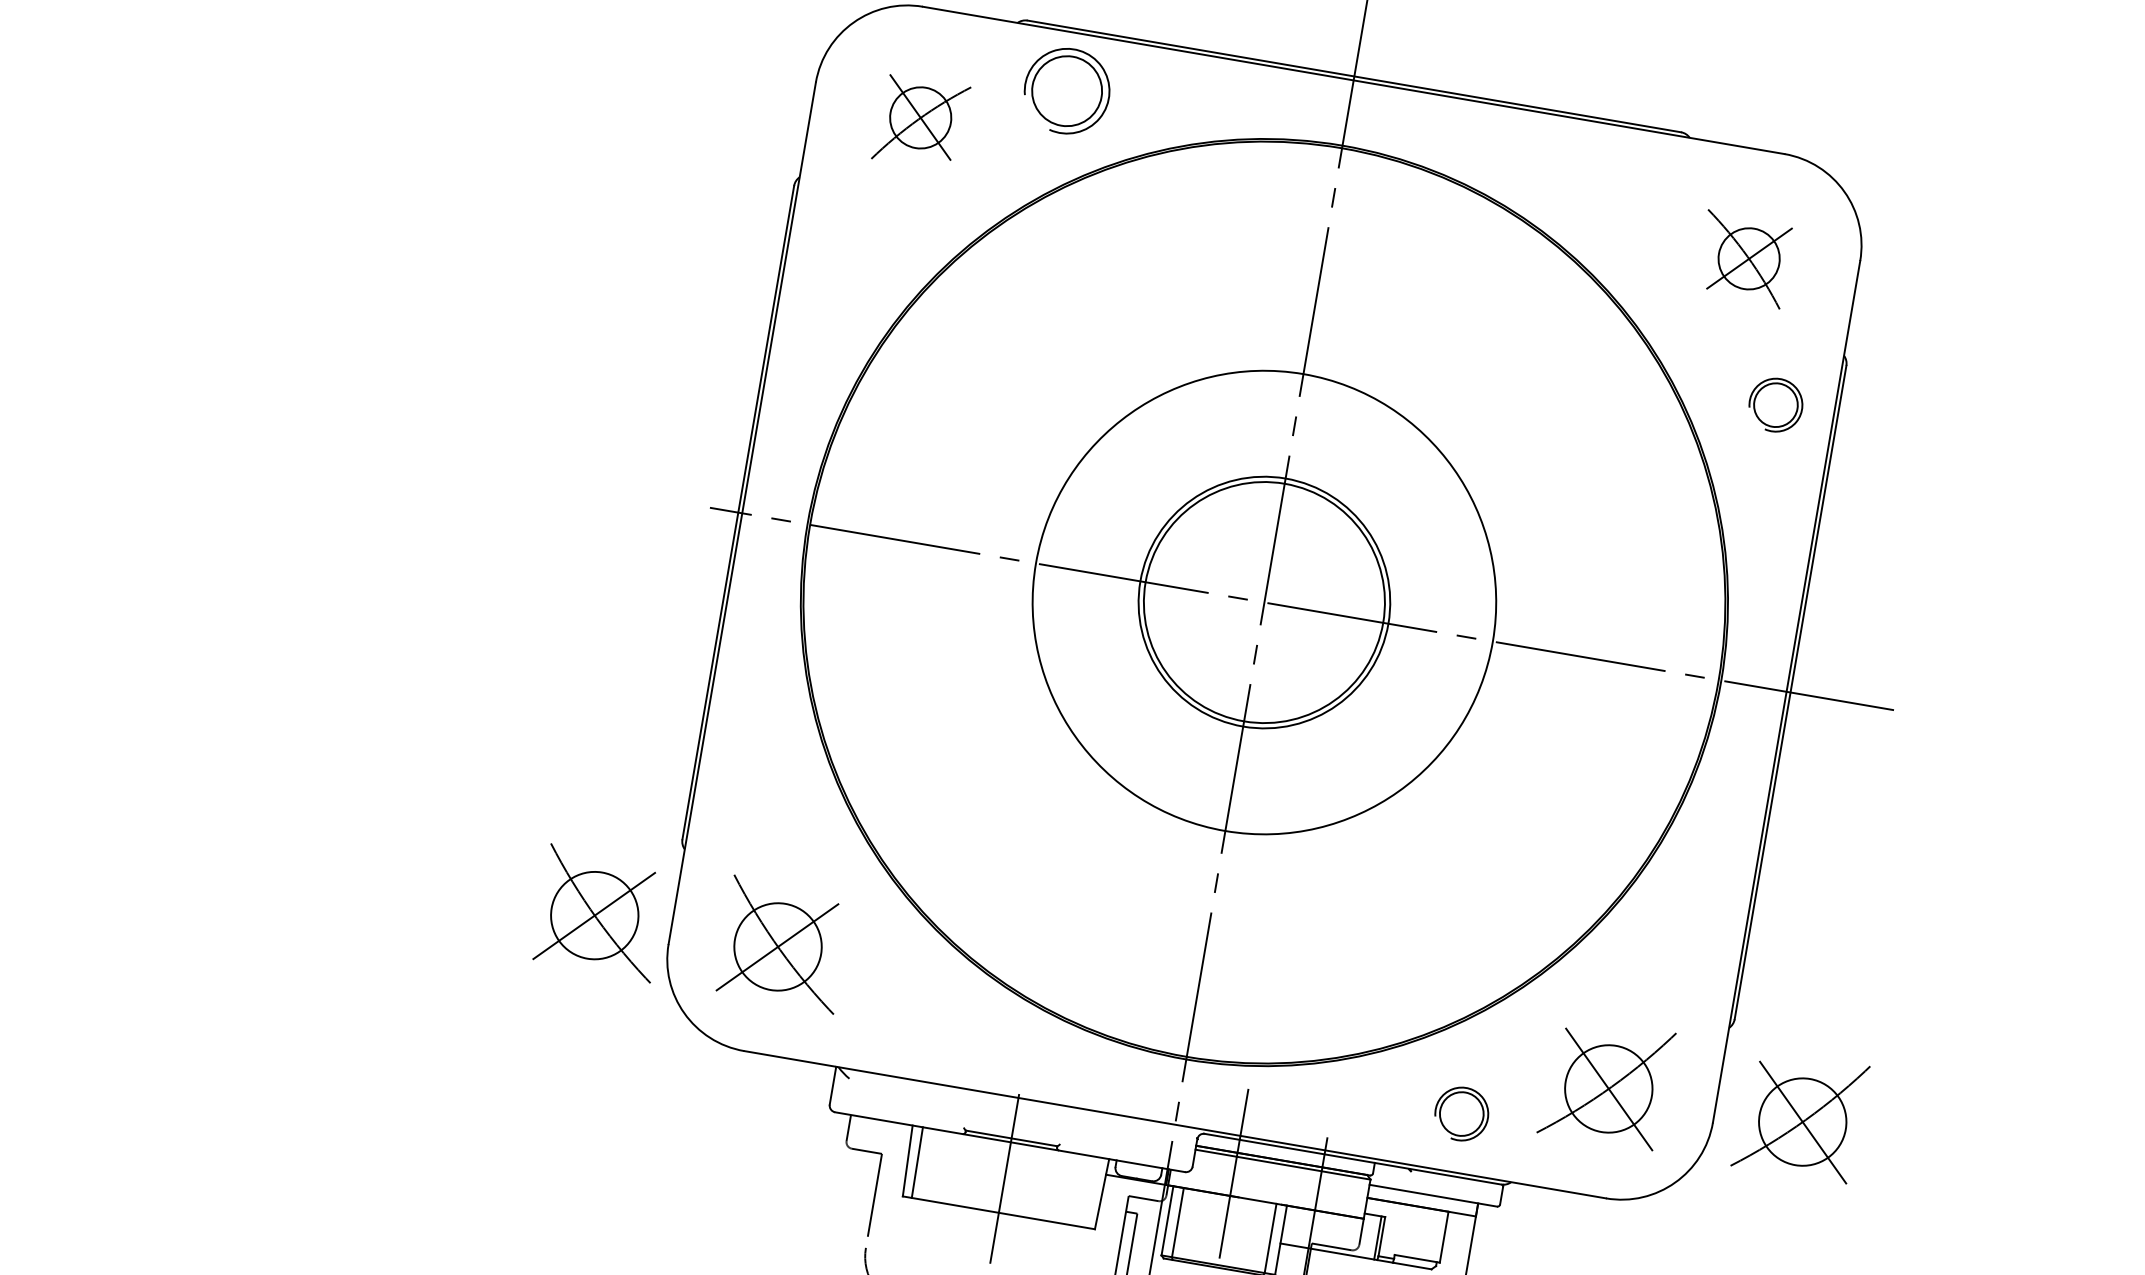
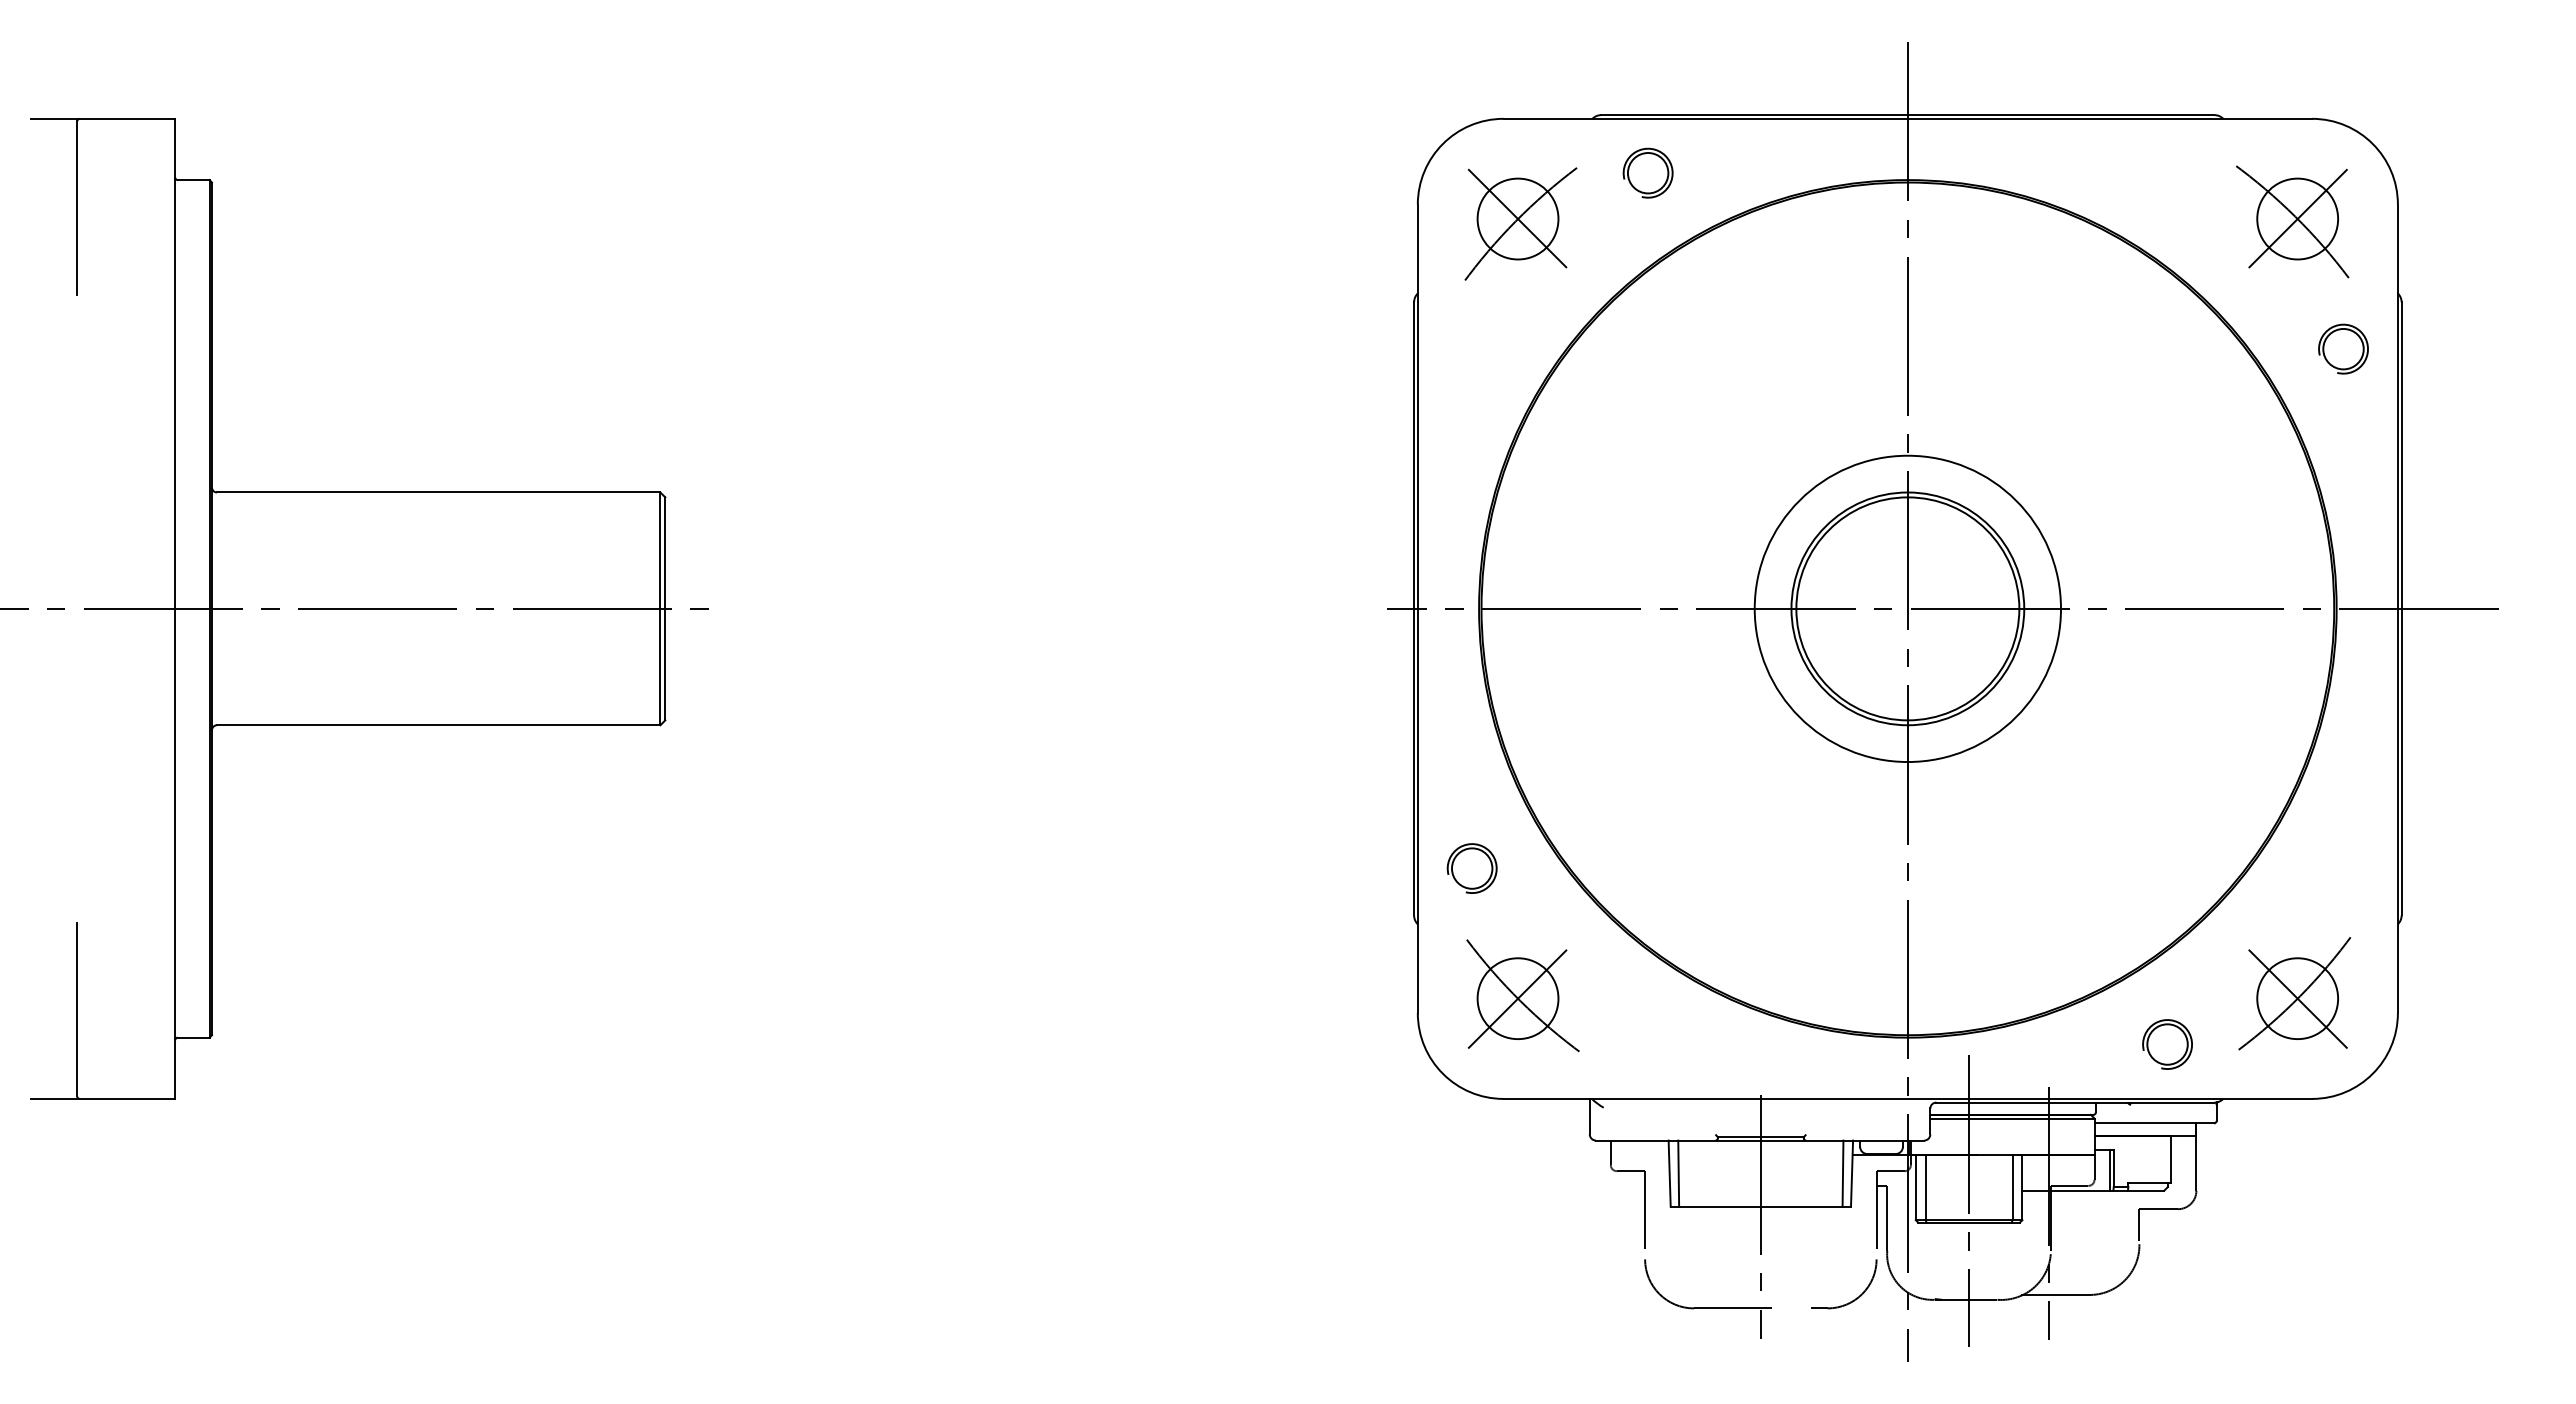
part: (1066, 90) -> (1647, 172), size x0.62
part: (921, 121) -> (1520, 223), size x1.43
part: (1744, 259) -> (2292, 221), size x1.43
circle: (1264, 602) -> (1907, 608), size x0.71
part: (752, 799) -> (1471, 868), added
part: (600, 913) -> (1350, 995), removed
part: (1800, 1115) -> (2476, 993), removed
line: (1091, 1192) -> (1842, 1173), added

